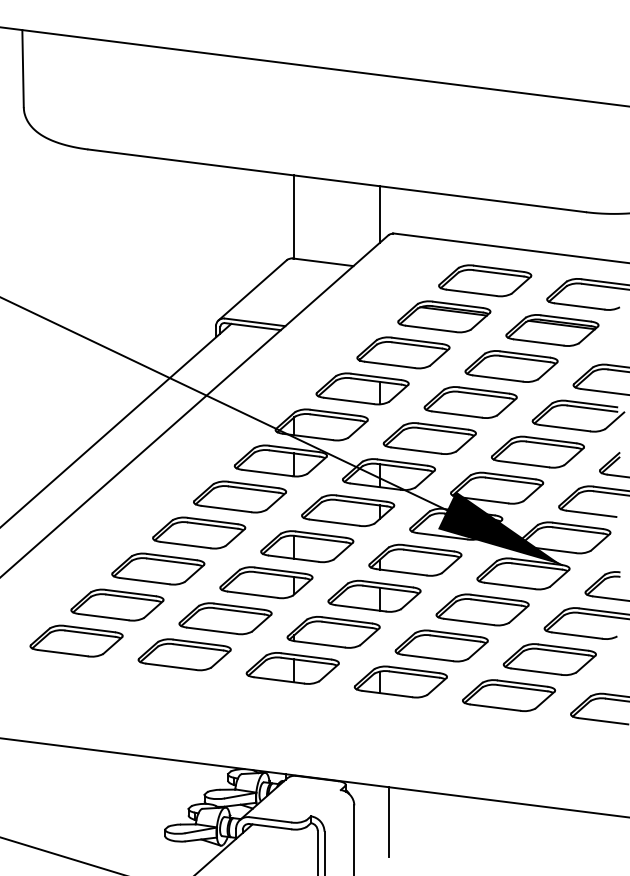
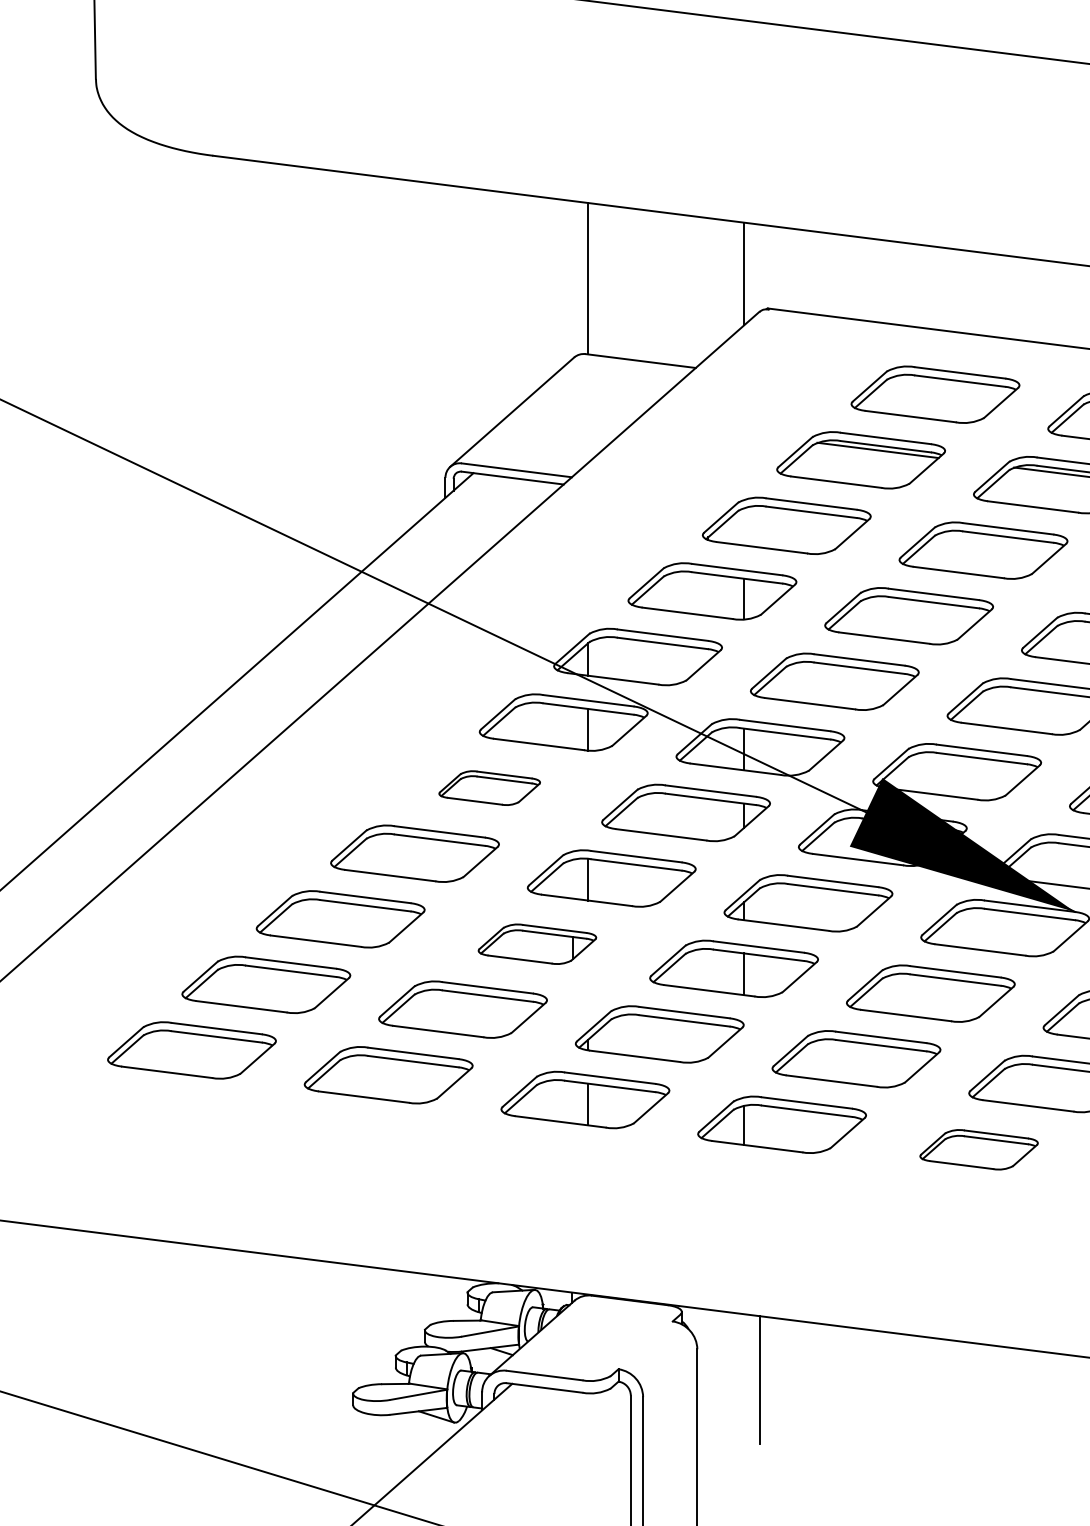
part: (240, 496) -> (490, 787), size x0.6
part: (266, 582) -> (537, 943), size x0.7
part: (509, 695) -> (979, 1149), size x0.7

